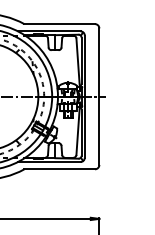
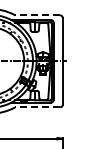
line: (59, 24) -> (37, 15), solid -> dashed
line: (59, 169) -> (37, 107), solid -> dashed

